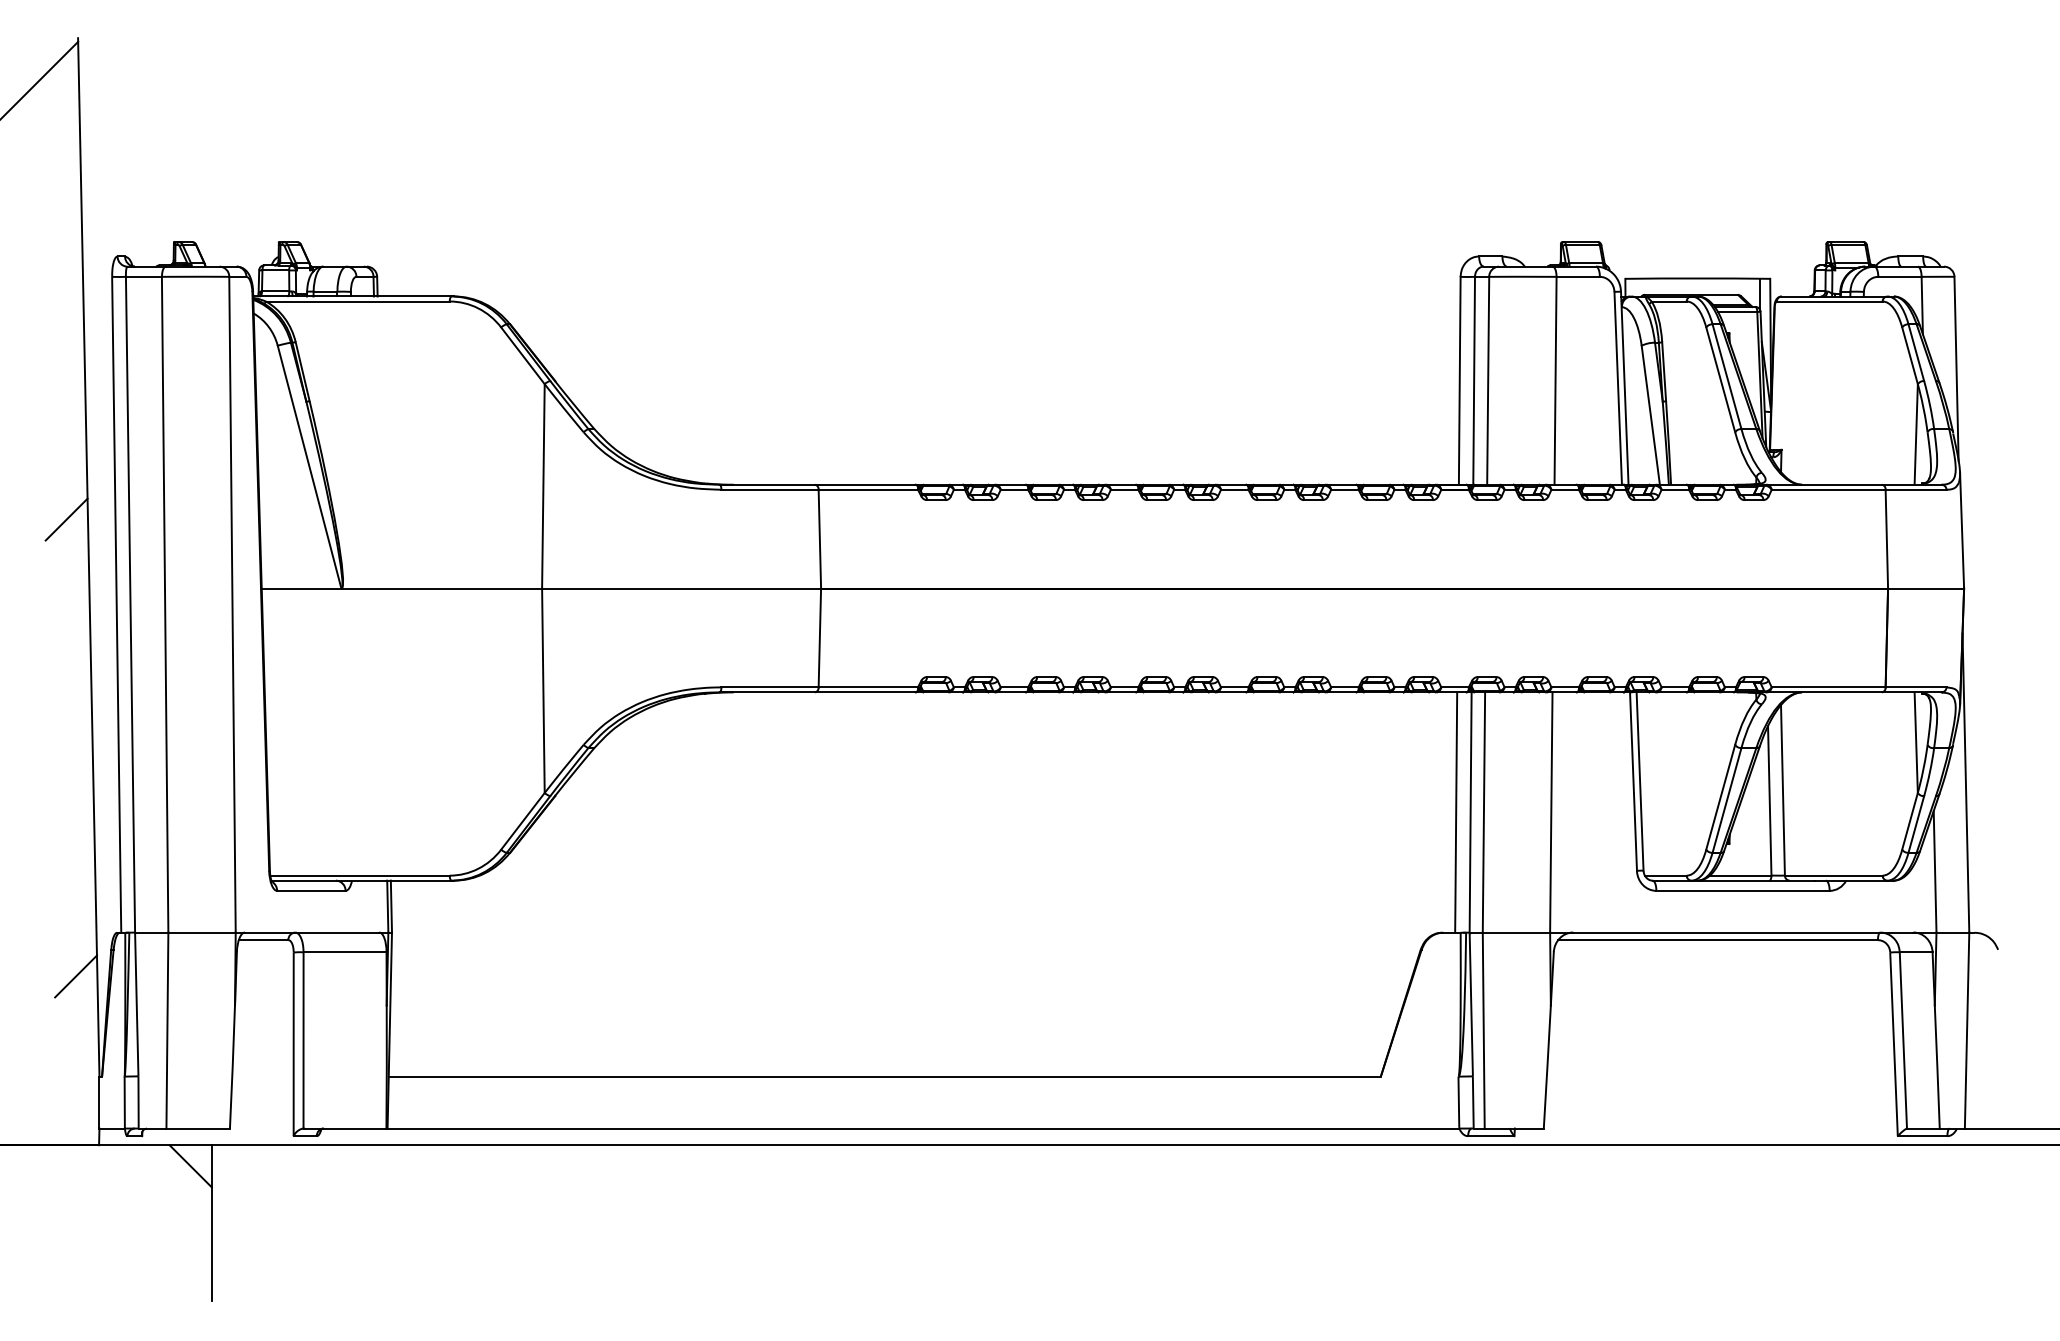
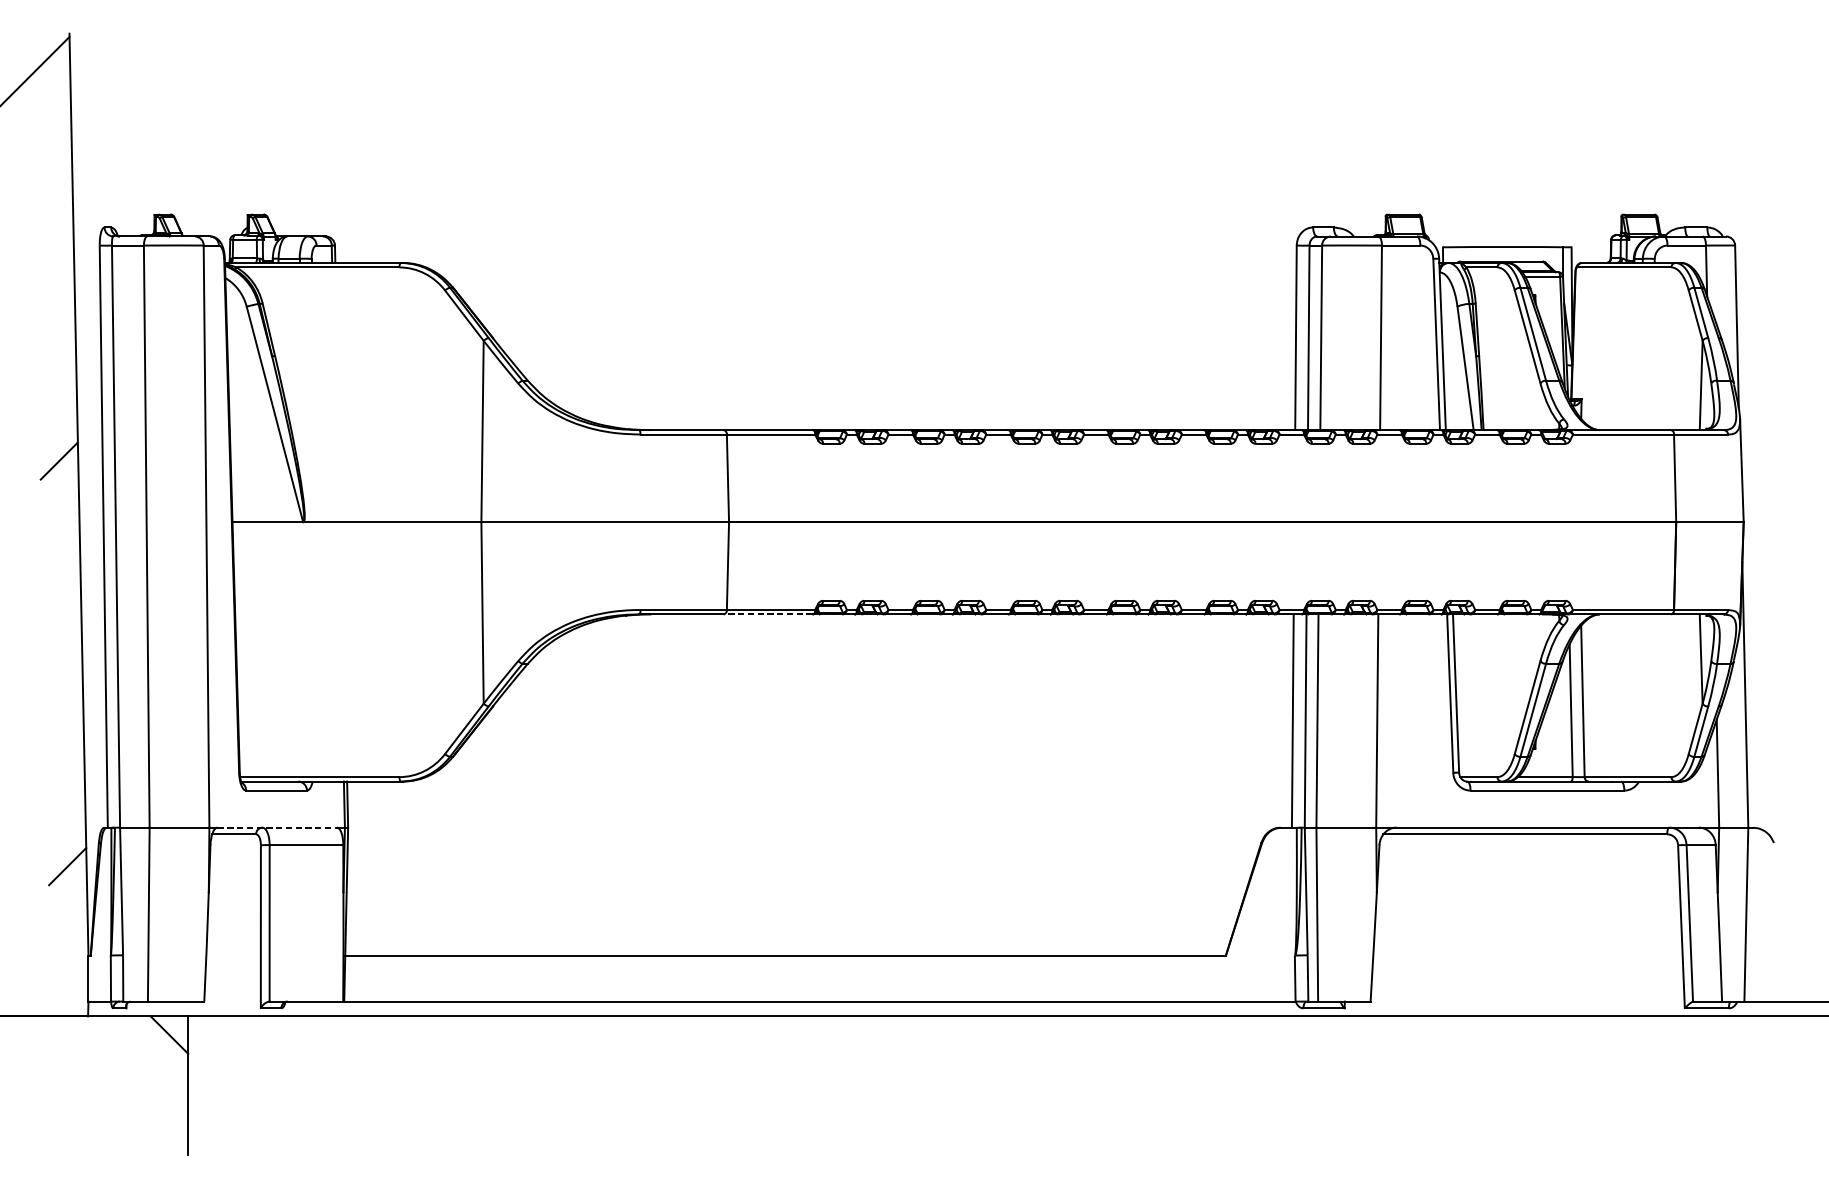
line: (864, 692) -> (767, 614), solid -> dashed
line: (312, 932) -> (277, 827), solid -> dashed

